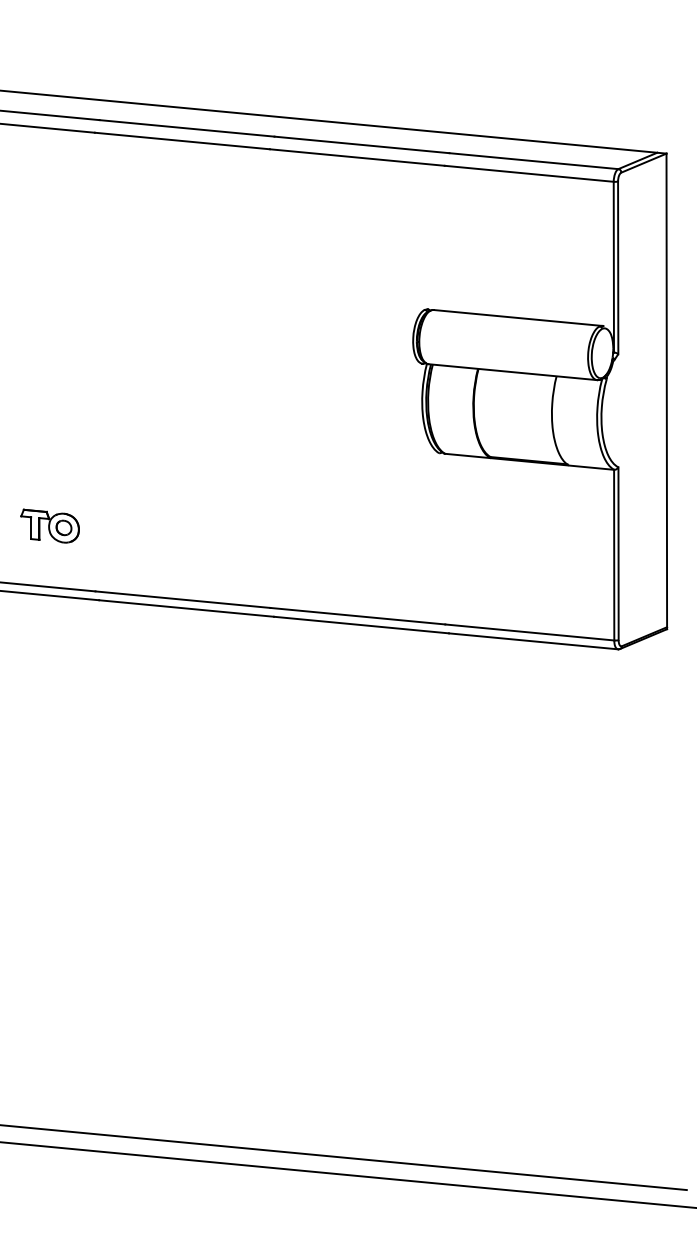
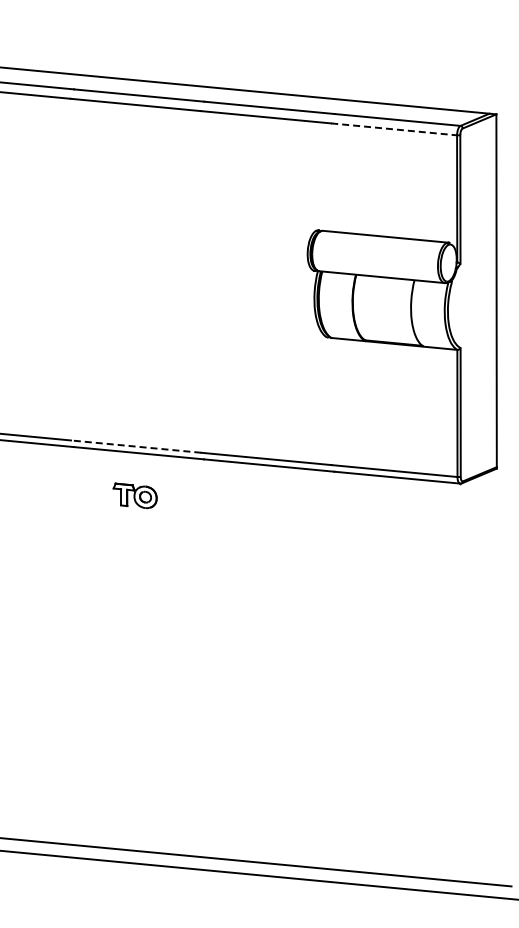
line: (529, 173) -> (394, 129), solid -> dashed
part: (49, 525) -> (134, 495), moved
line: (182, 599) -> (135, 446), solid -> dashed

